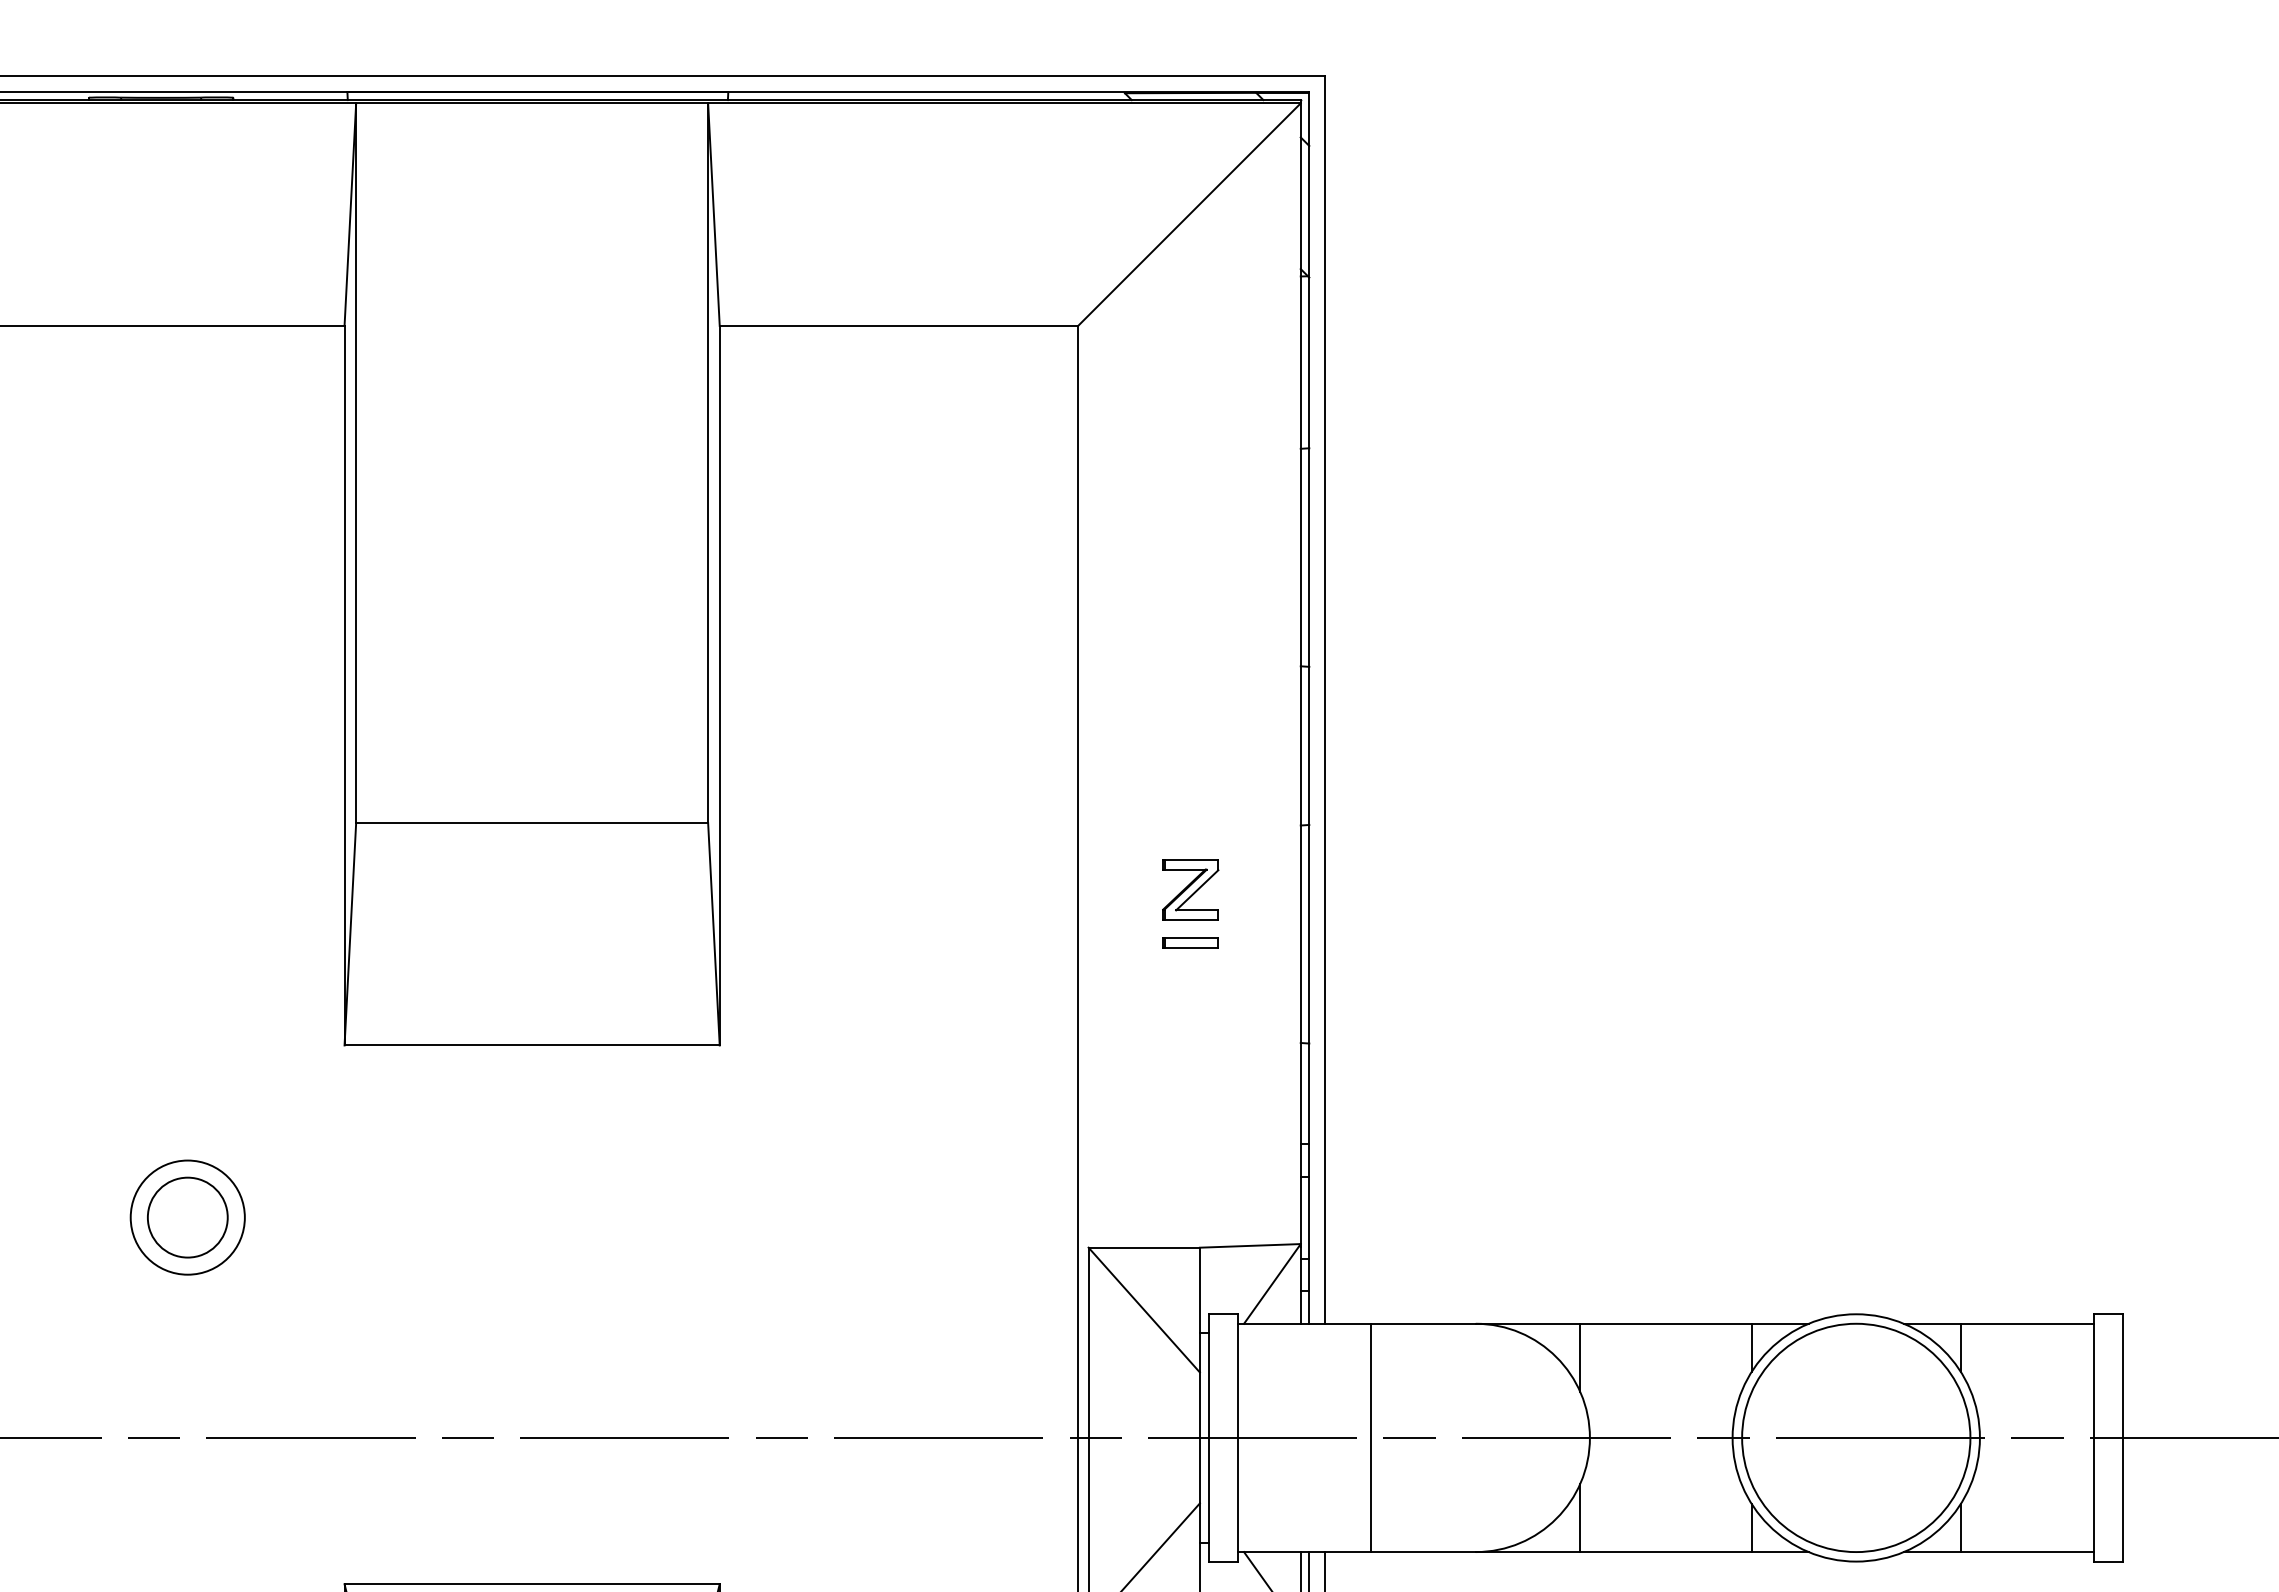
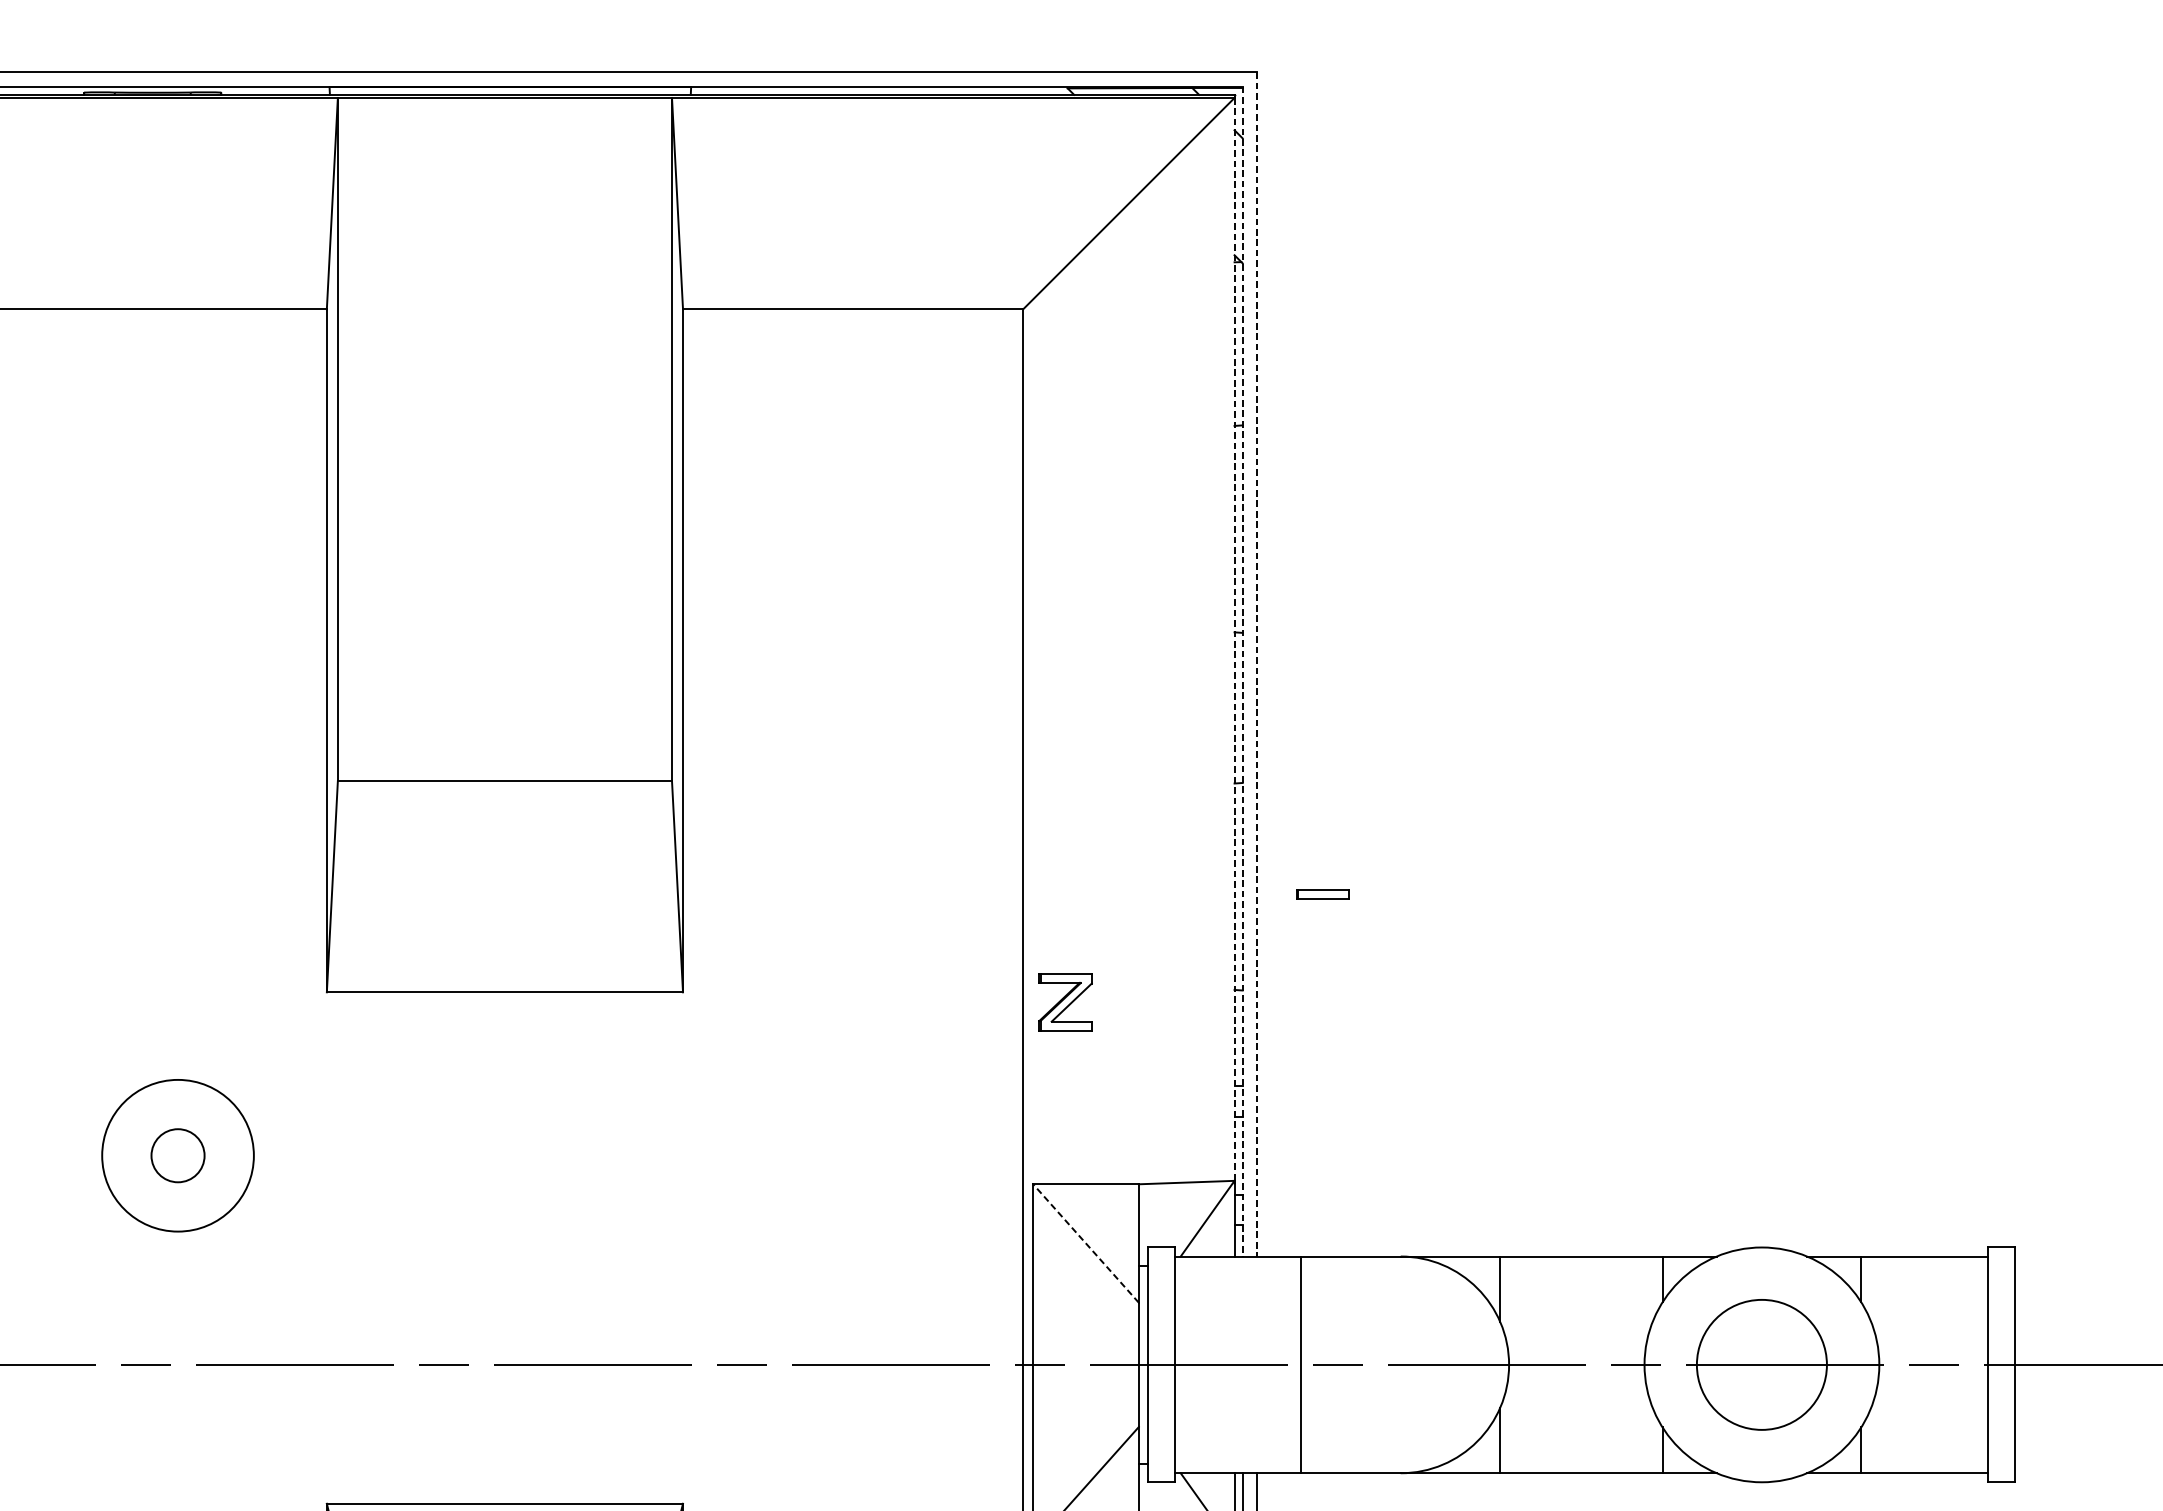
line: (1300, 674) -> (1234, 640), solid -> dashed
line: (1324, 700) -> (1257, 664), solid -> dashed
line: (1309, 708) -> (1242, 672), solid -> dashed
part: (1190, 889) -> (1065, 1001), moved
part: (1190, 942) -> (1322, 894), moved
circle: (187, 1217) -> (177, 1155), size x0.7
circle: (187, 1217) -> (177, 1155), size x1.4
line: (1144, 1310) -> (1086, 1243), solid -> dashed
circle: (1856, 1437) -> (1762, 1364), size x0.6

